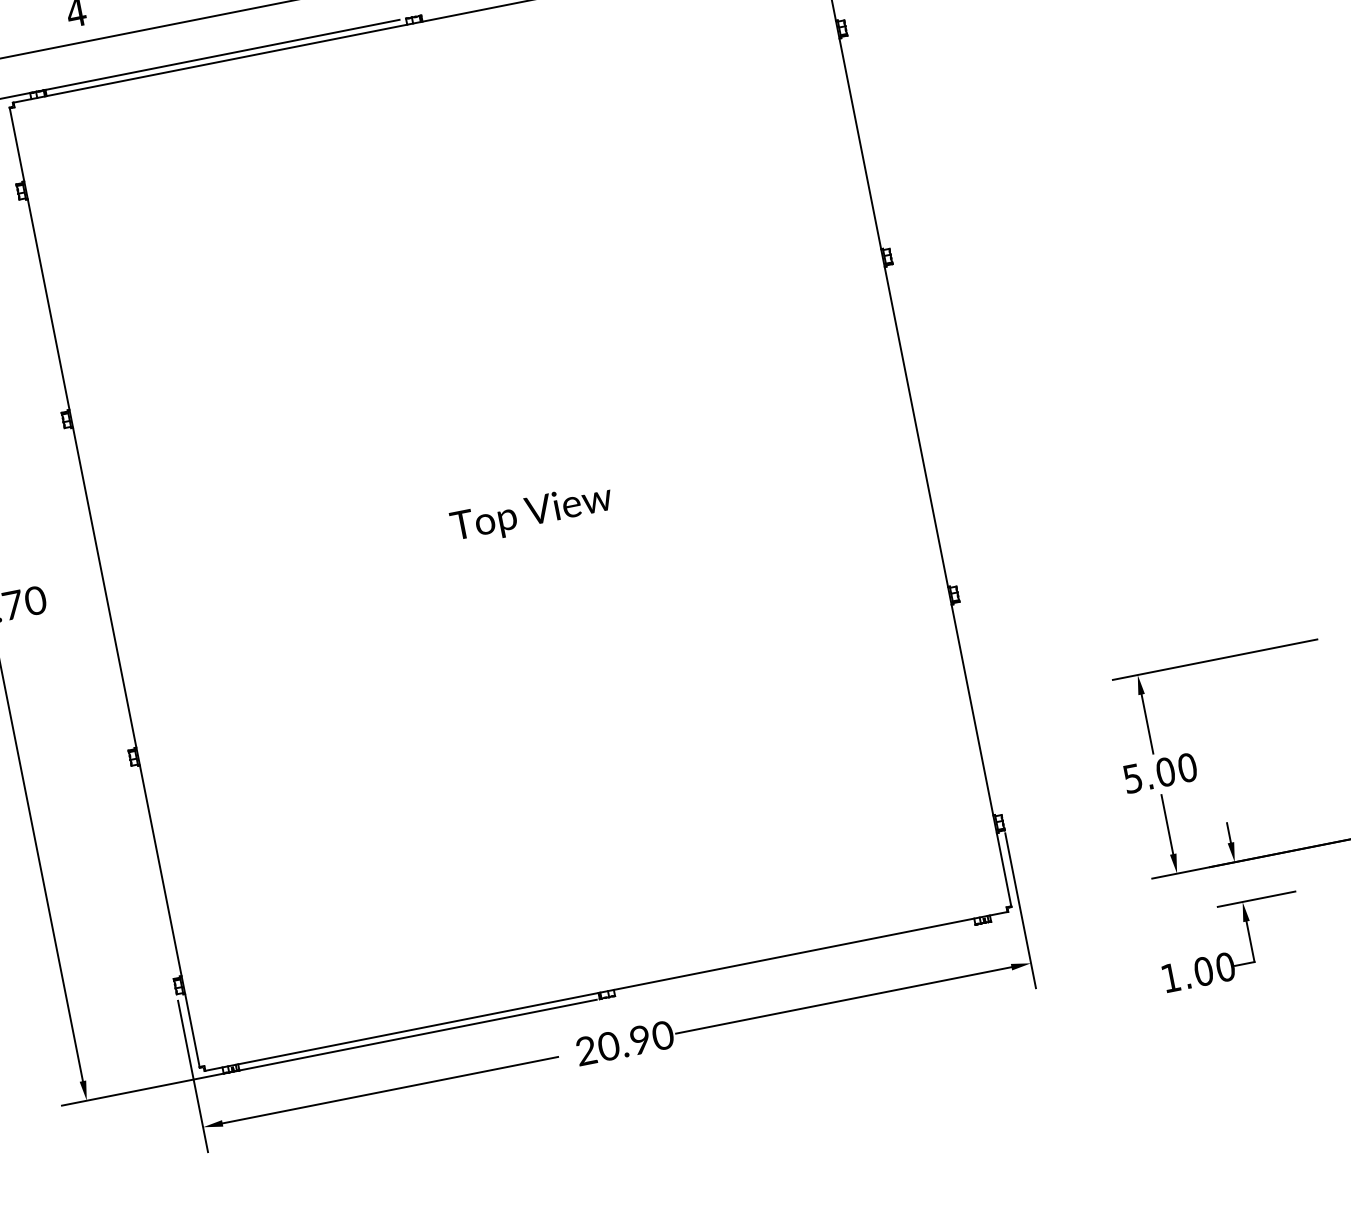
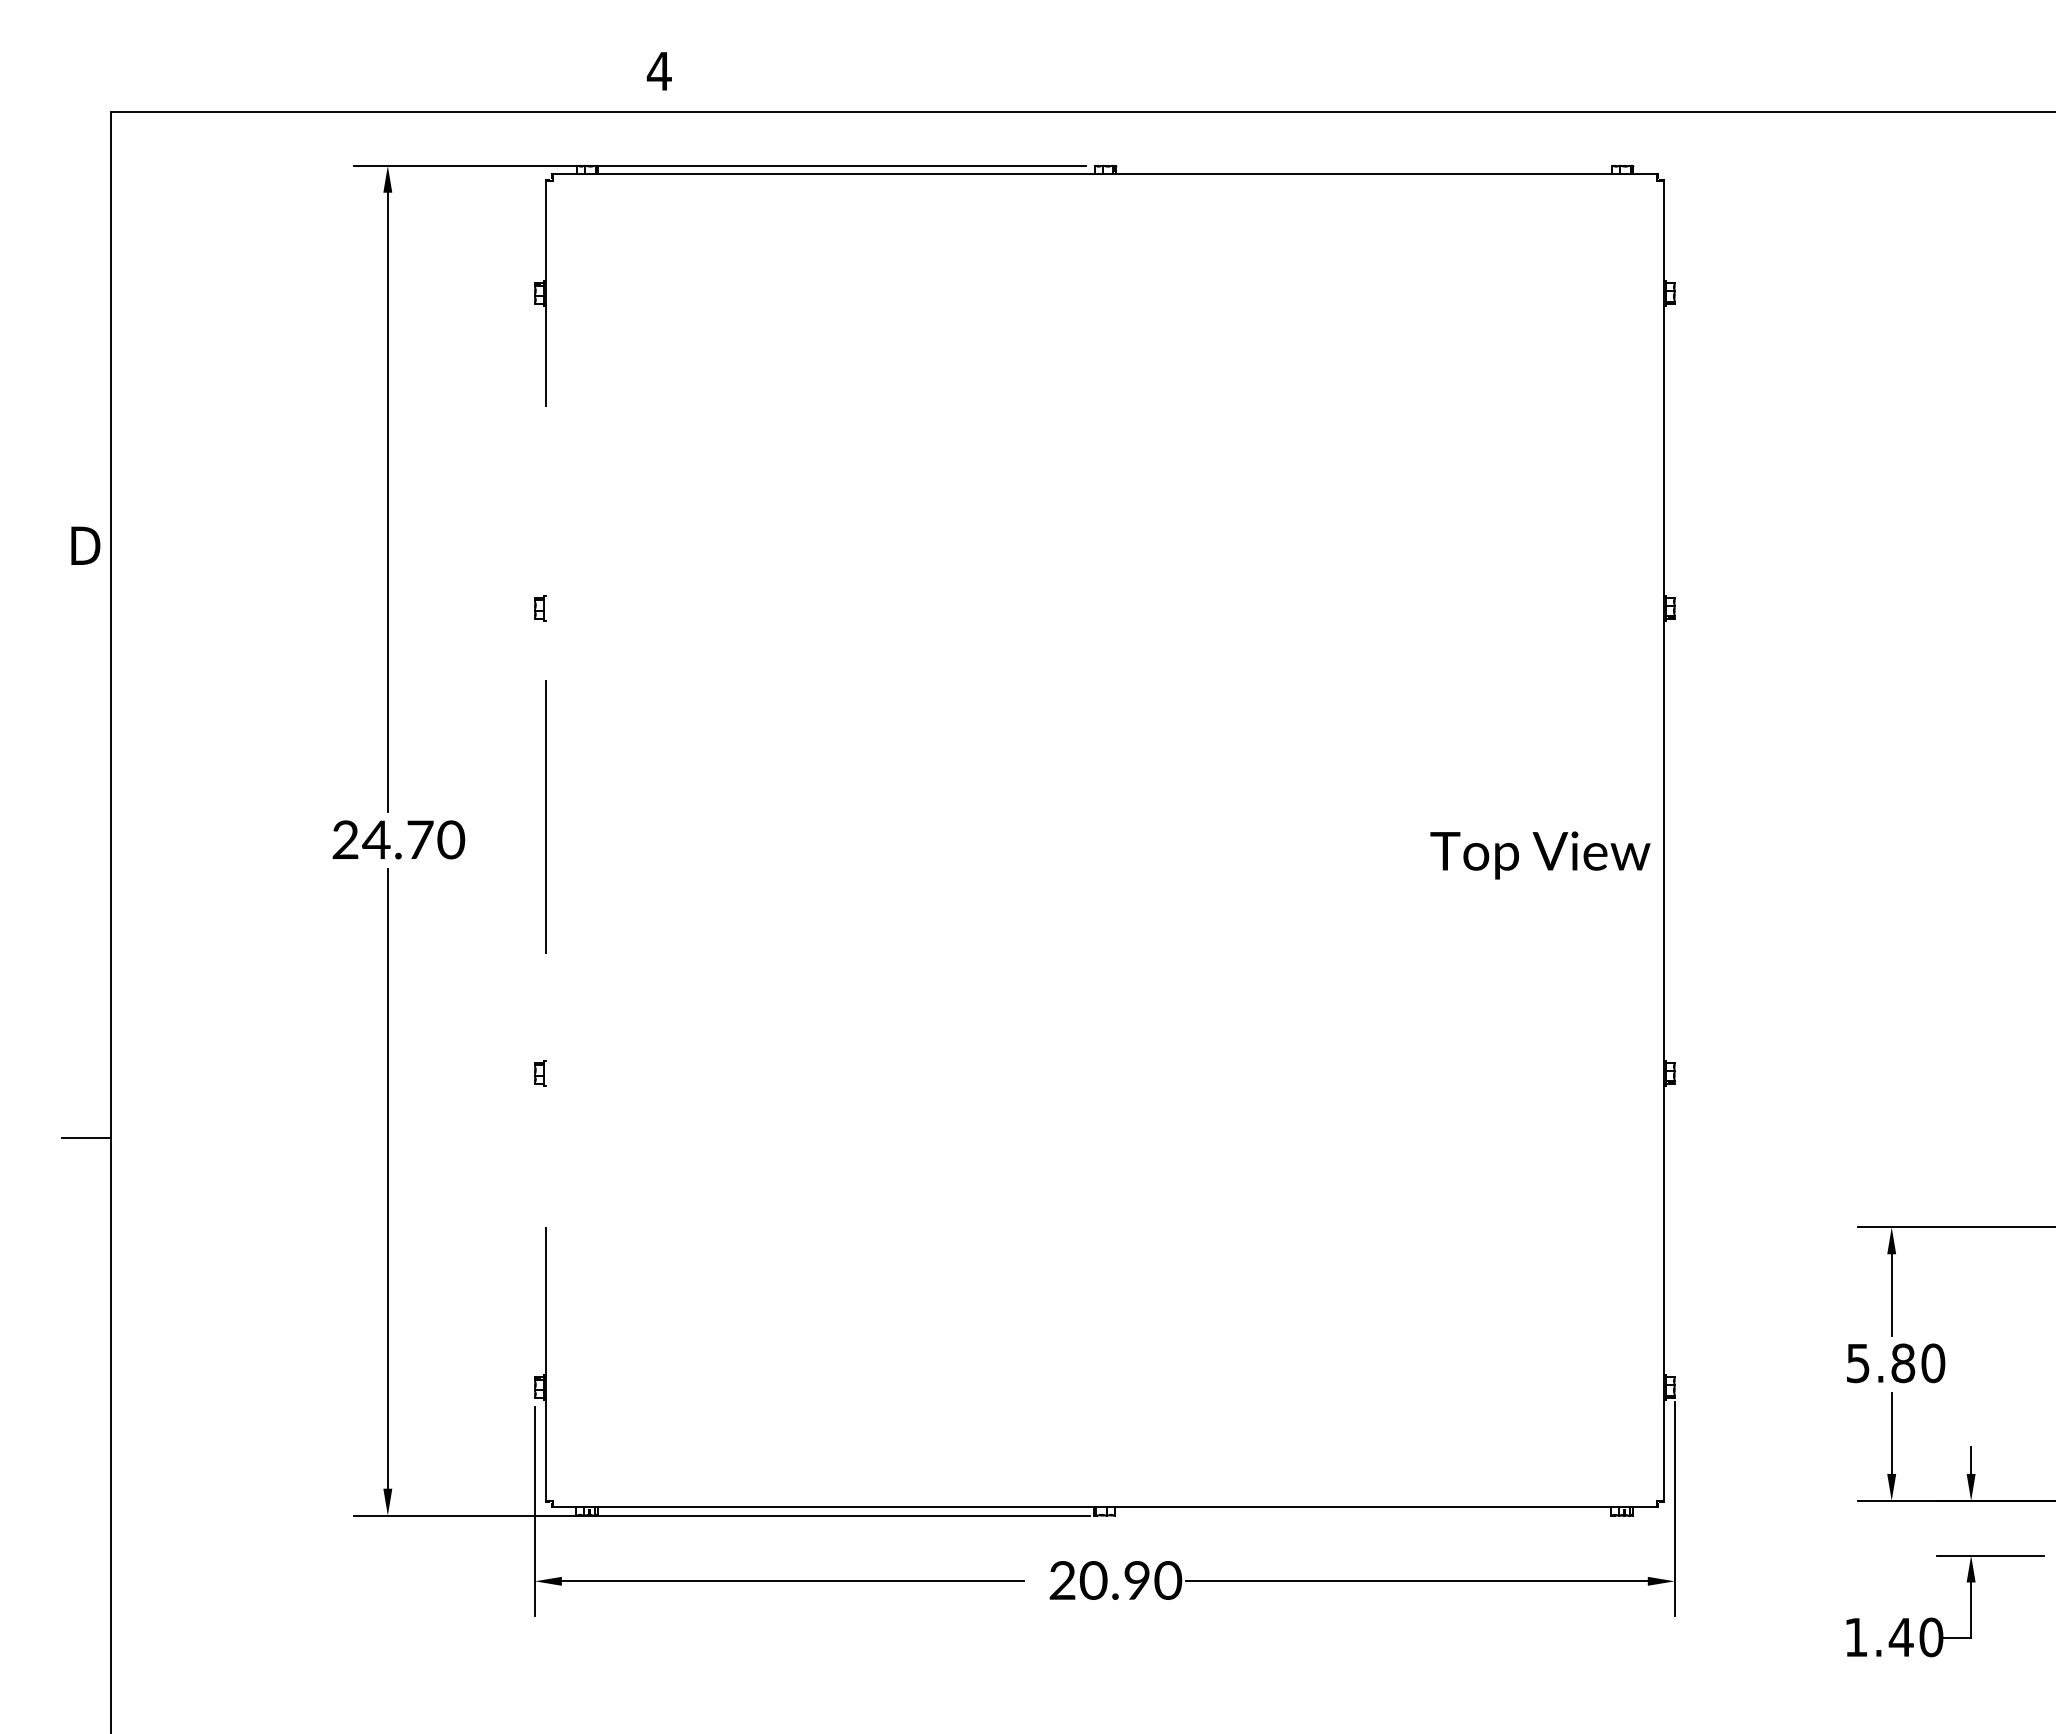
text: (532, 514) -> (1540, 855), moved
line: (104, 587) -> (546, 840), solid -> dashed
text: (1165, 771) -> (1903, 1362), 5.00 -> 5.80
text: (1203, 971) -> (1900, 1637), 1.00 -> 1.40

